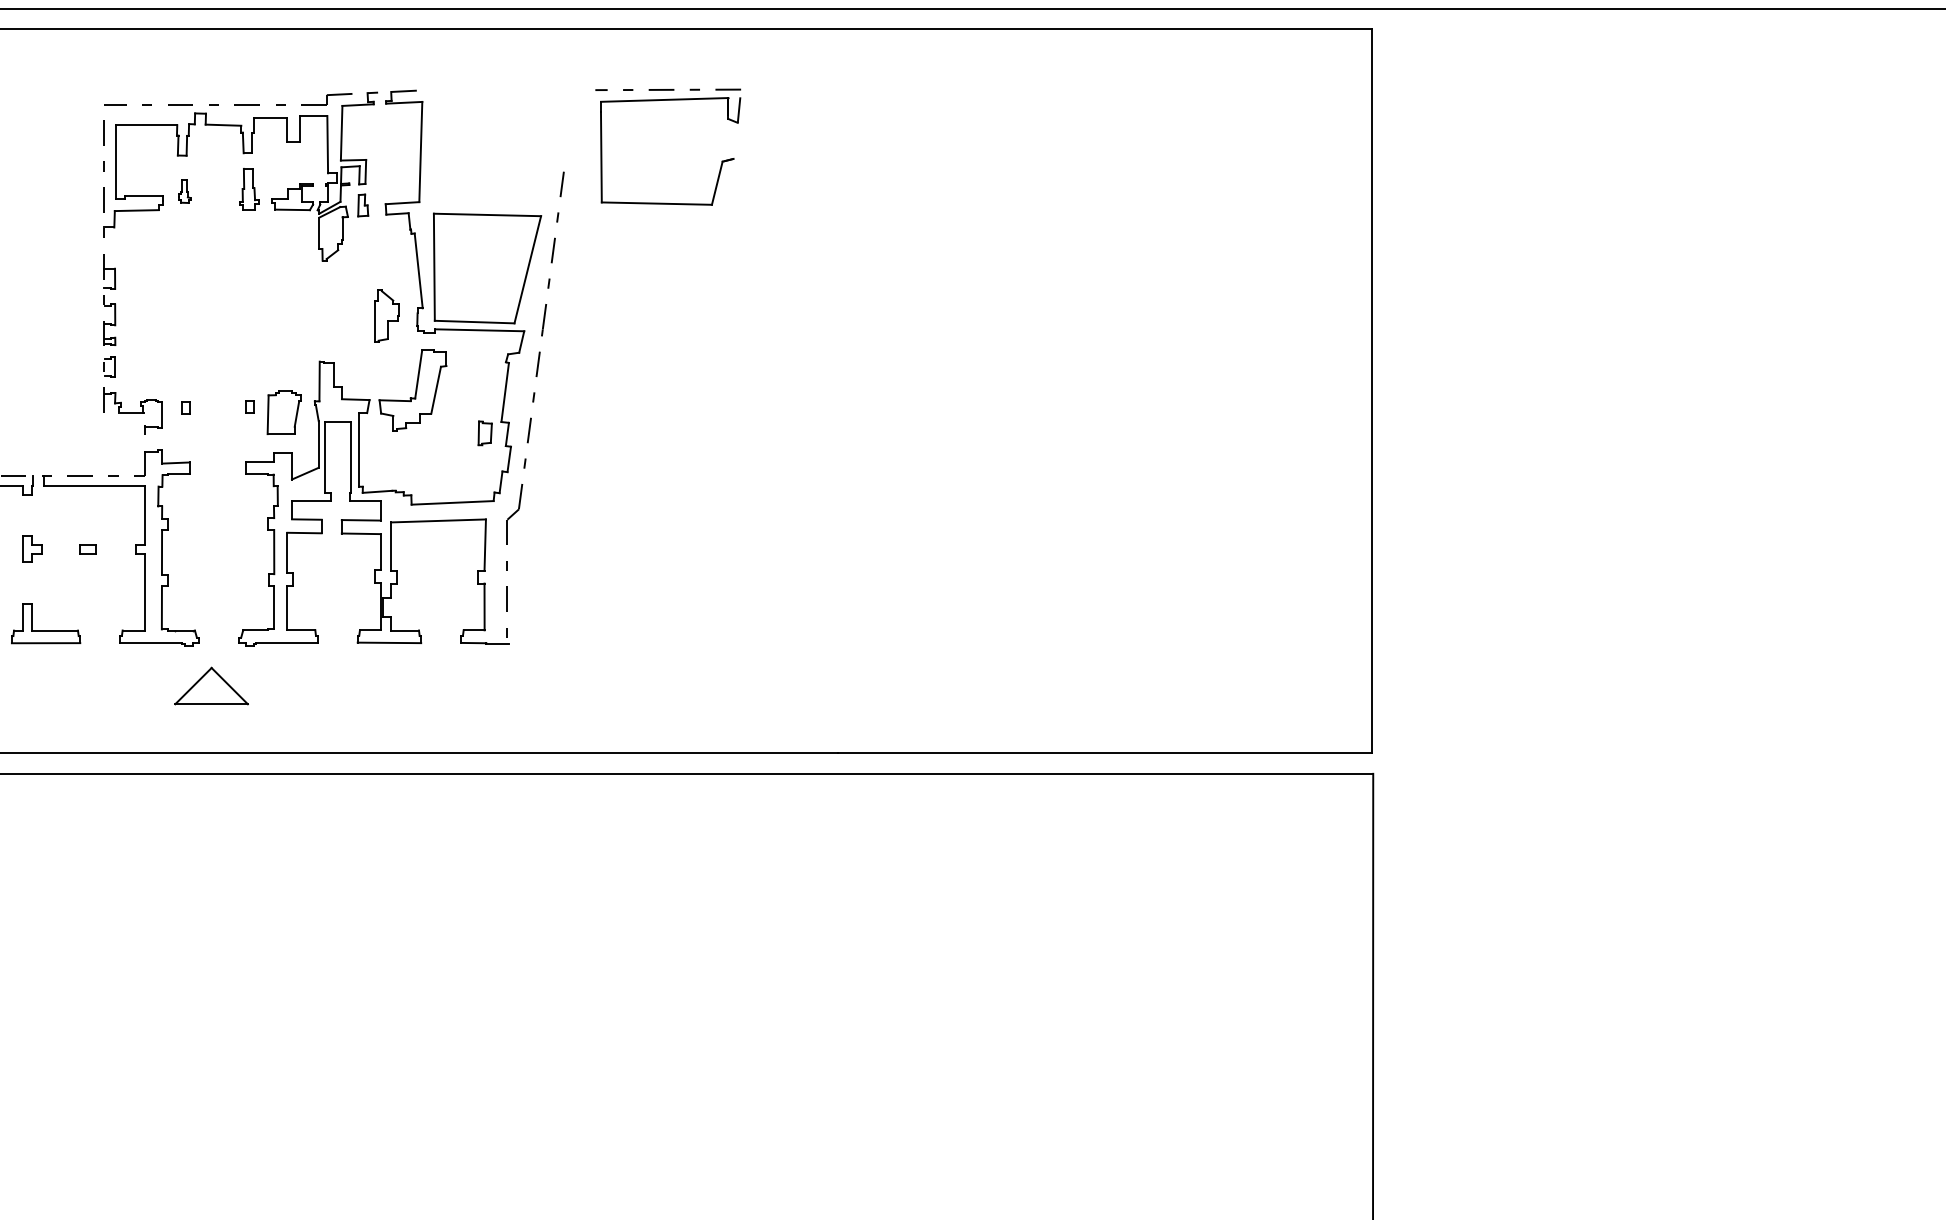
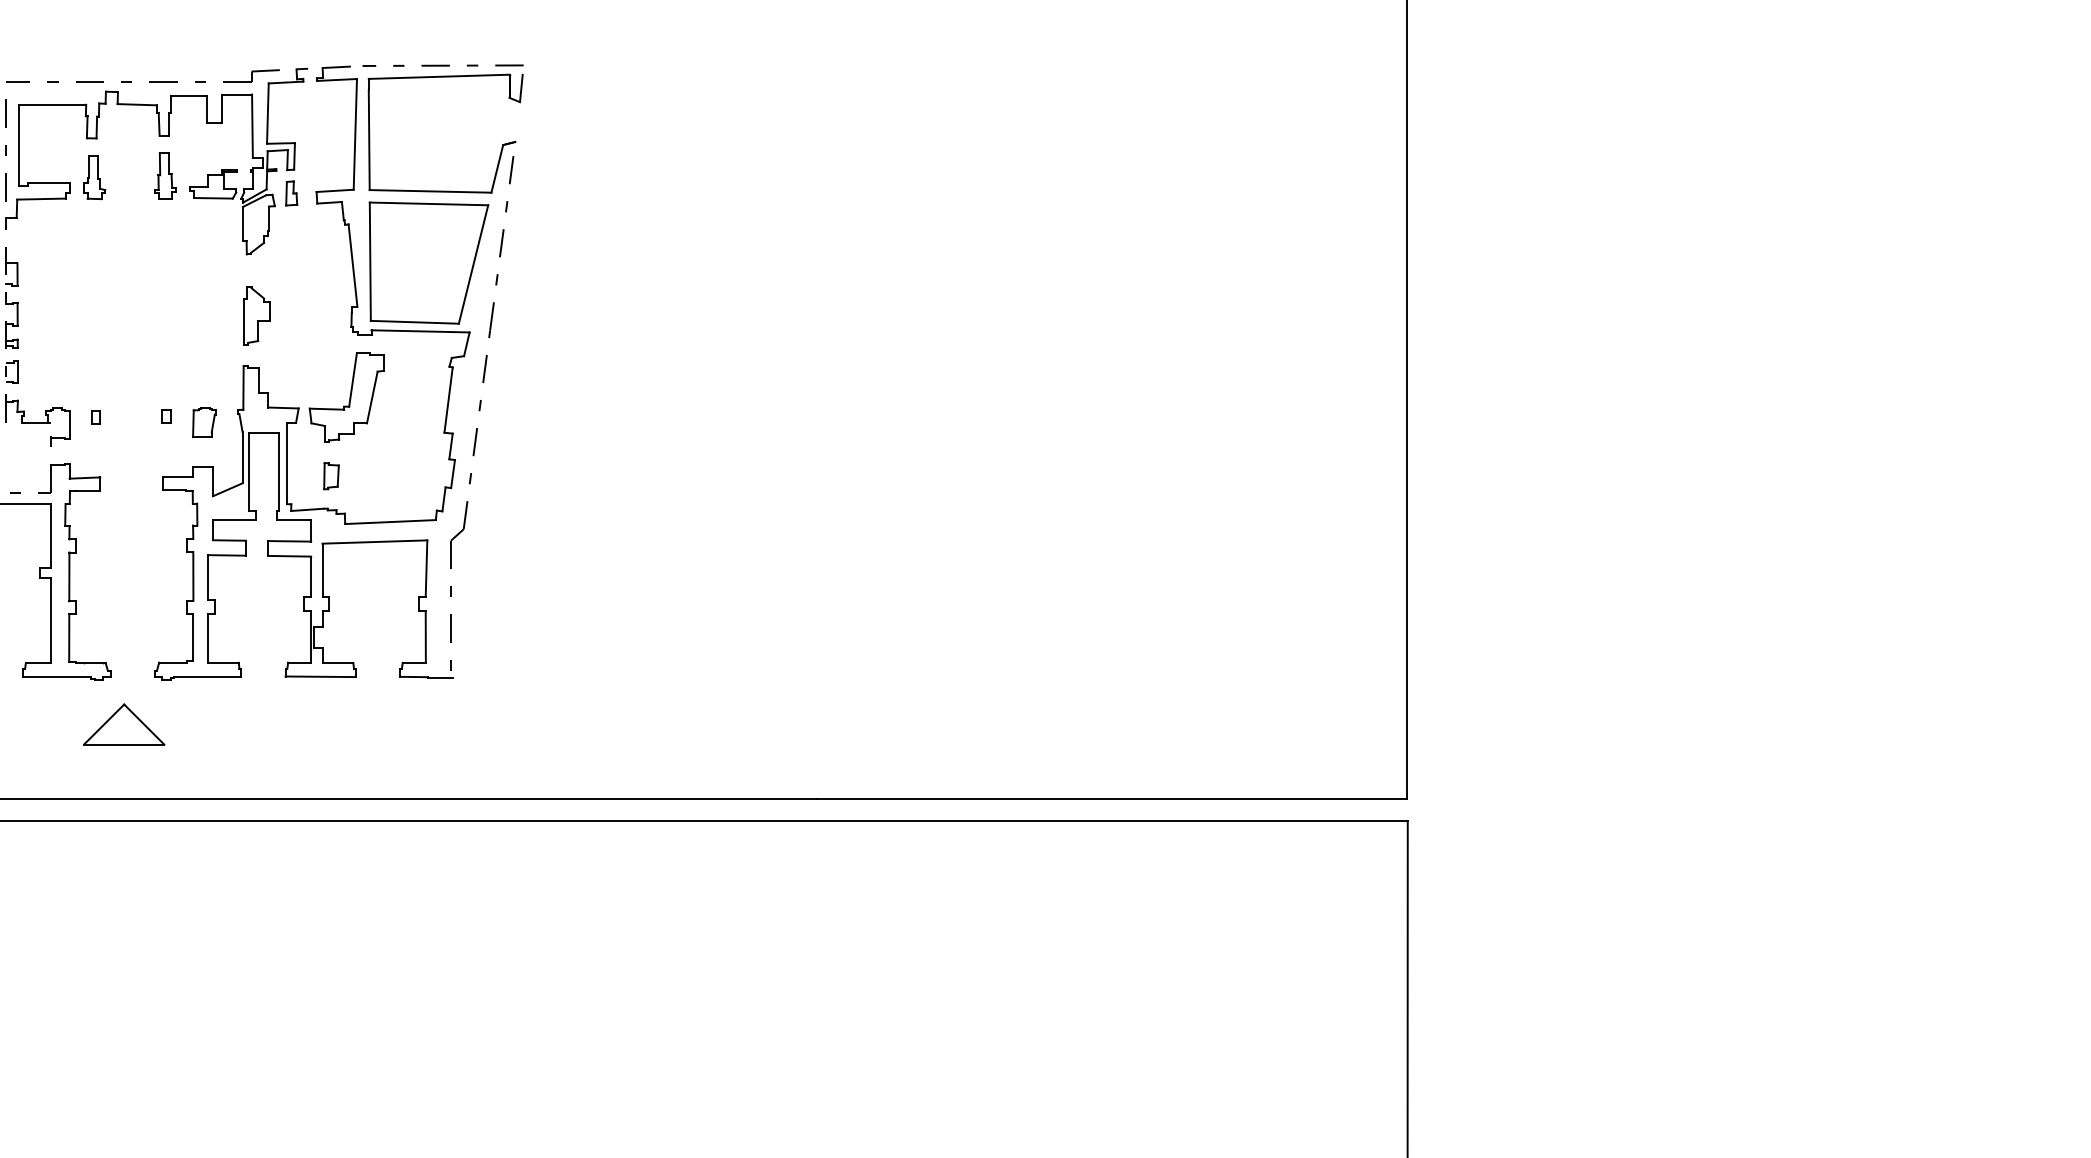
part: (668, 100) -> (443, 77), moved
part: (184, 191) -> (94, 177), size x1.67
part: (386, 315) -> (256, 315), moved
part: (284, 412) -> (204, 422), size x0.62
part: (484, 433) -> (330, 476), moved

